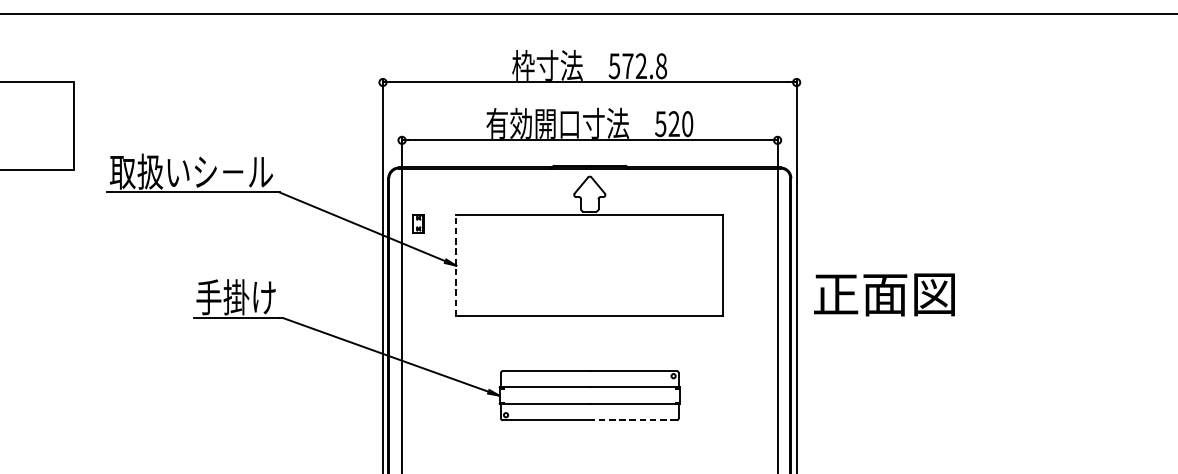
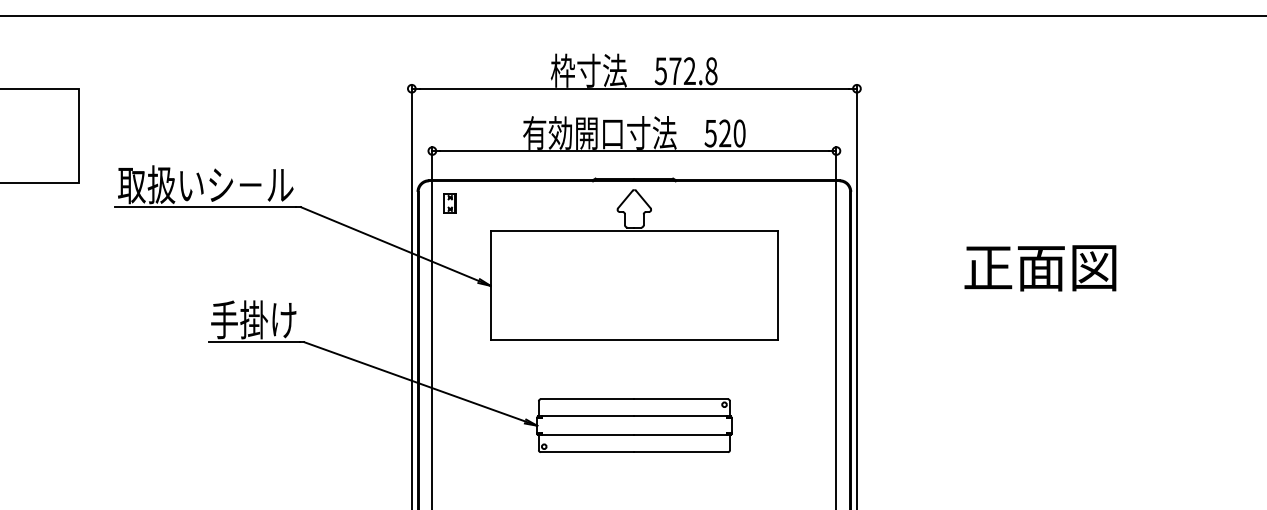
part: (417, 223) -> (449, 203), moved
line: (456, 265) -> (490, 285), dashed -> solid
text: (884, 295) -> (1040, 268), moved
line: (633, 420) -> (681, 452), dashed -> solid

